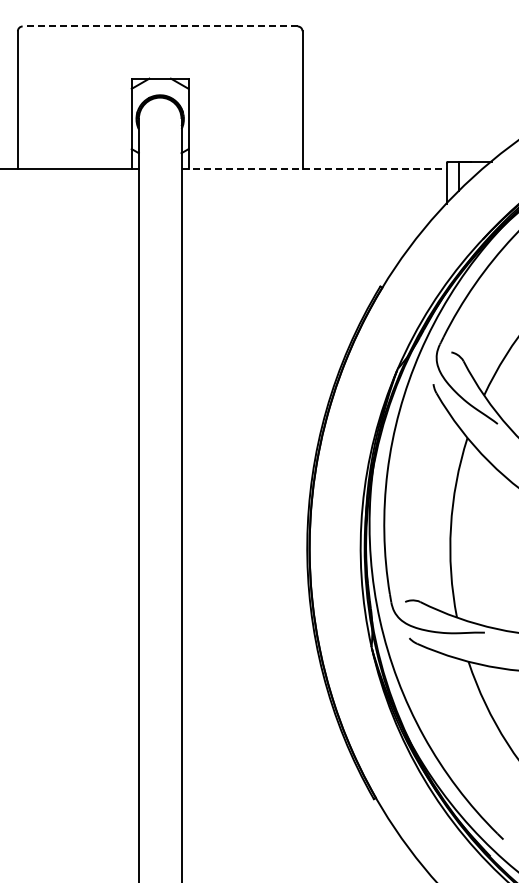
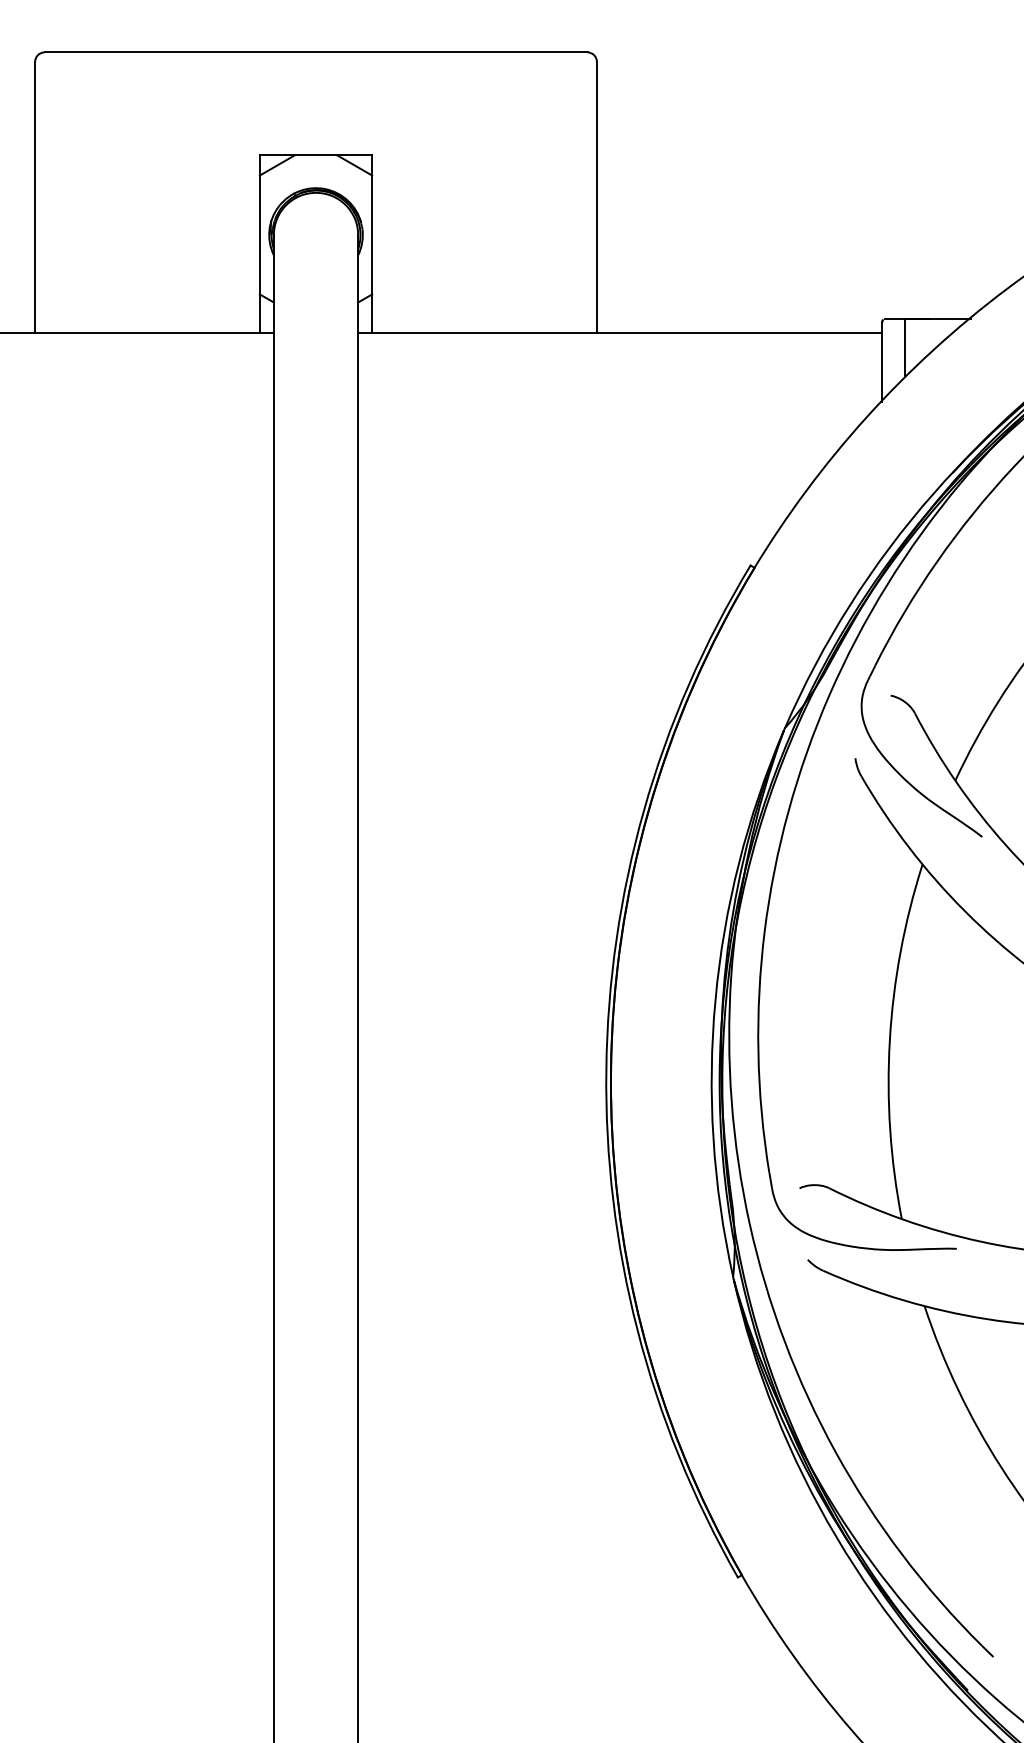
line: (160, 26) -> (316, 52), dashed -> solid
line: (314, 168) -> (620, 332), dashed -> solid

